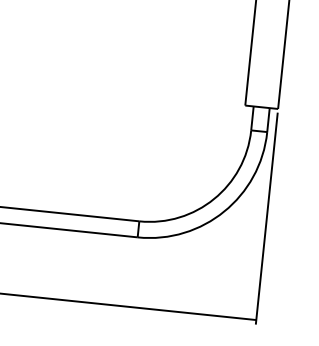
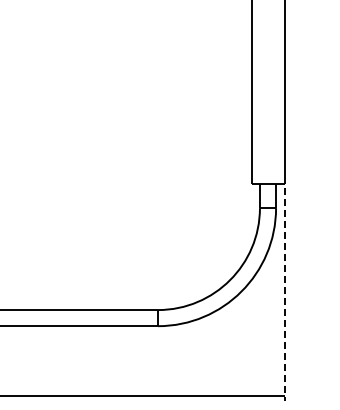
line: (266, 218) -> (284, 294), solid -> dashed

